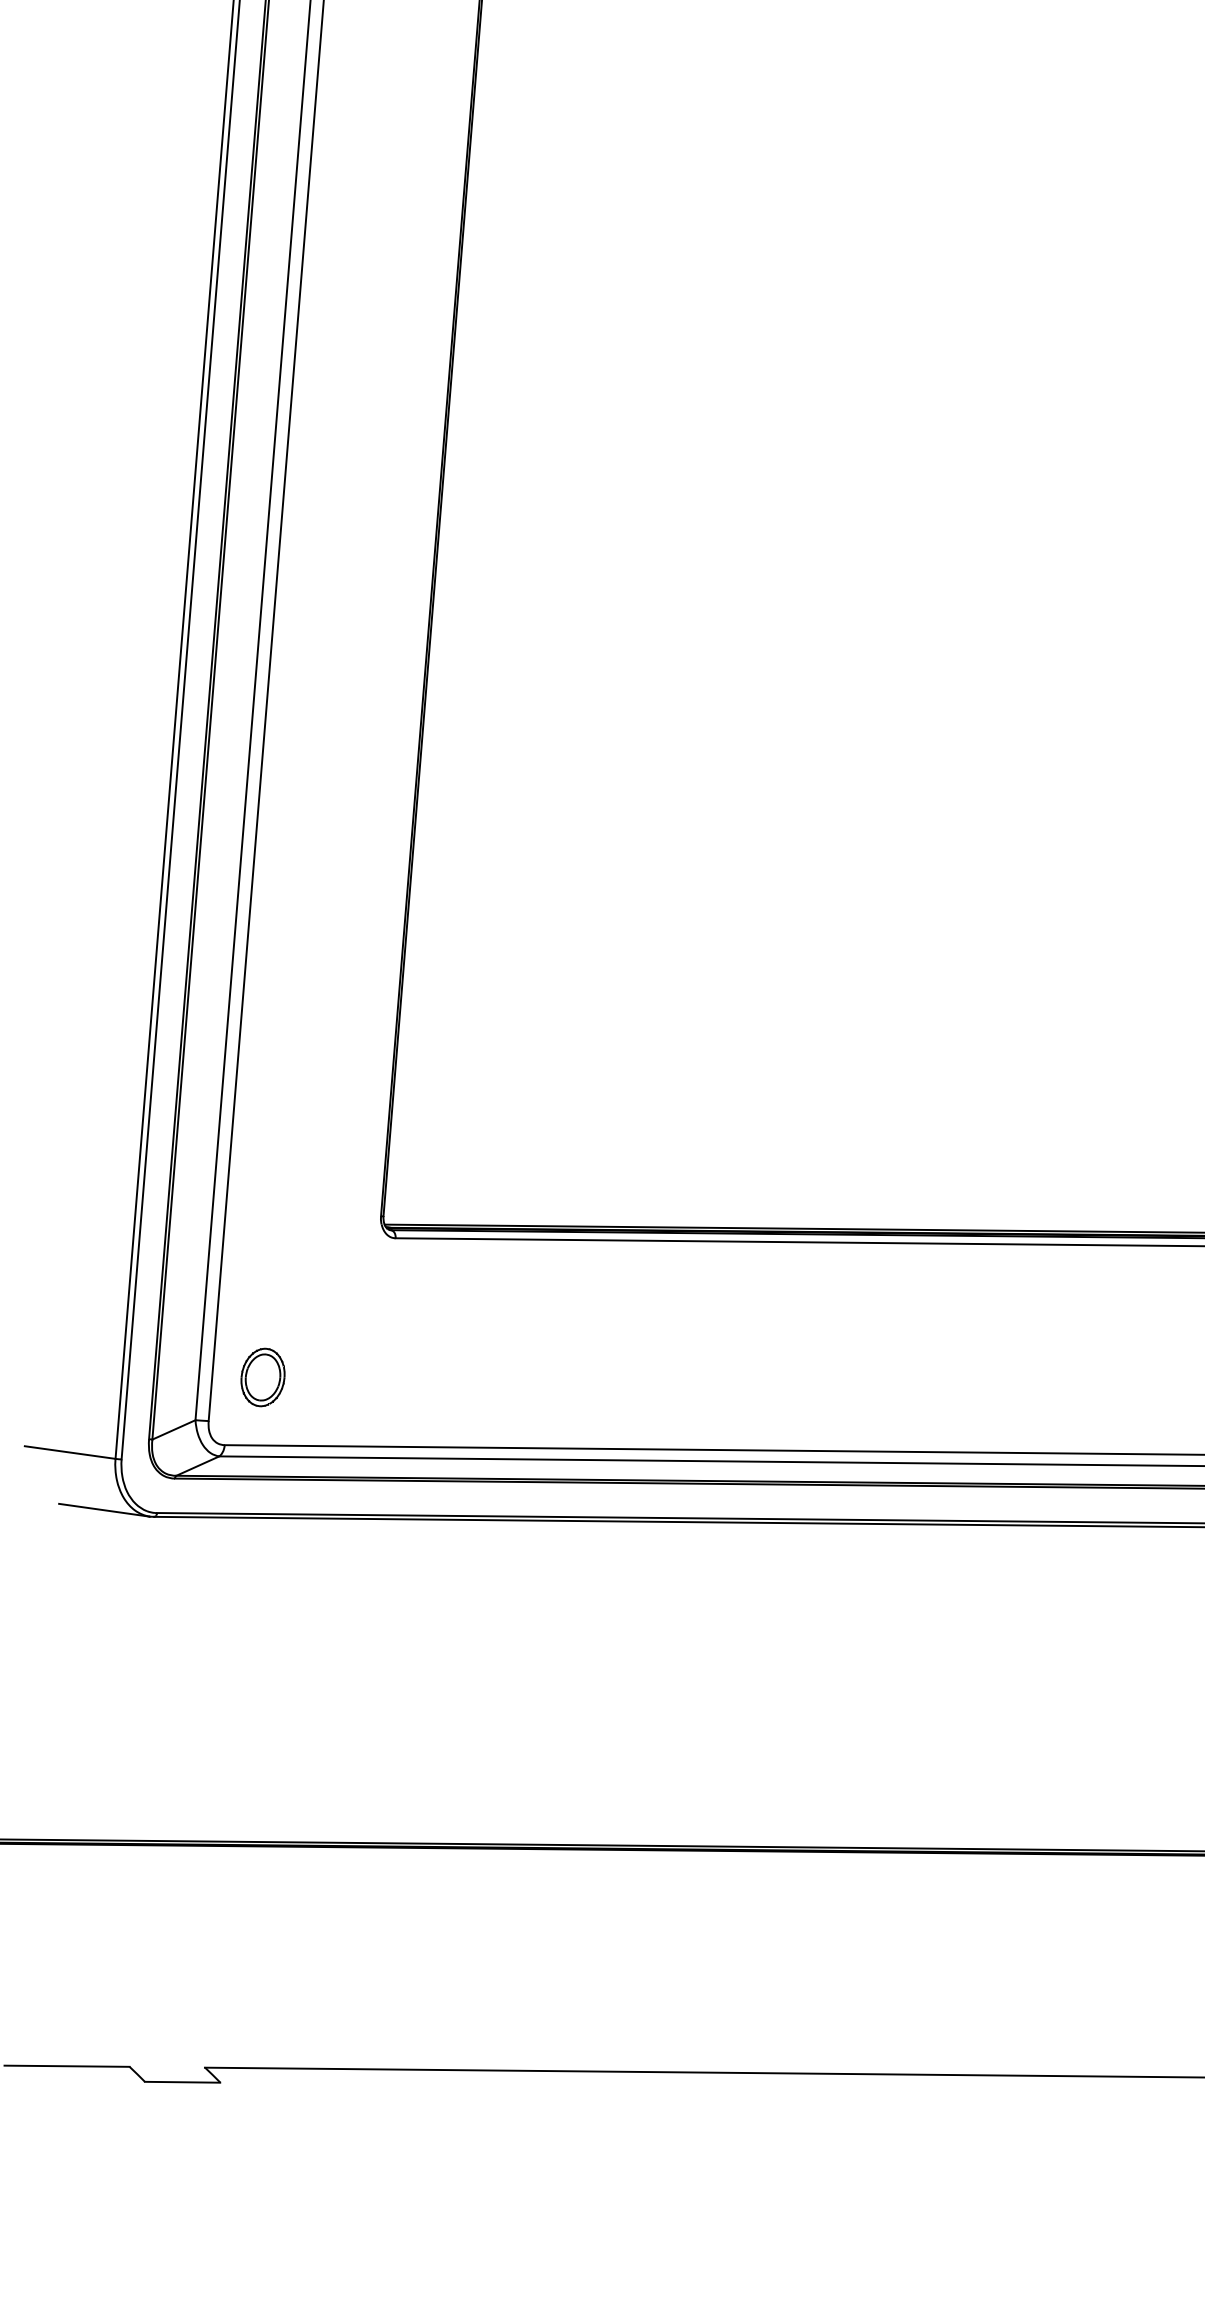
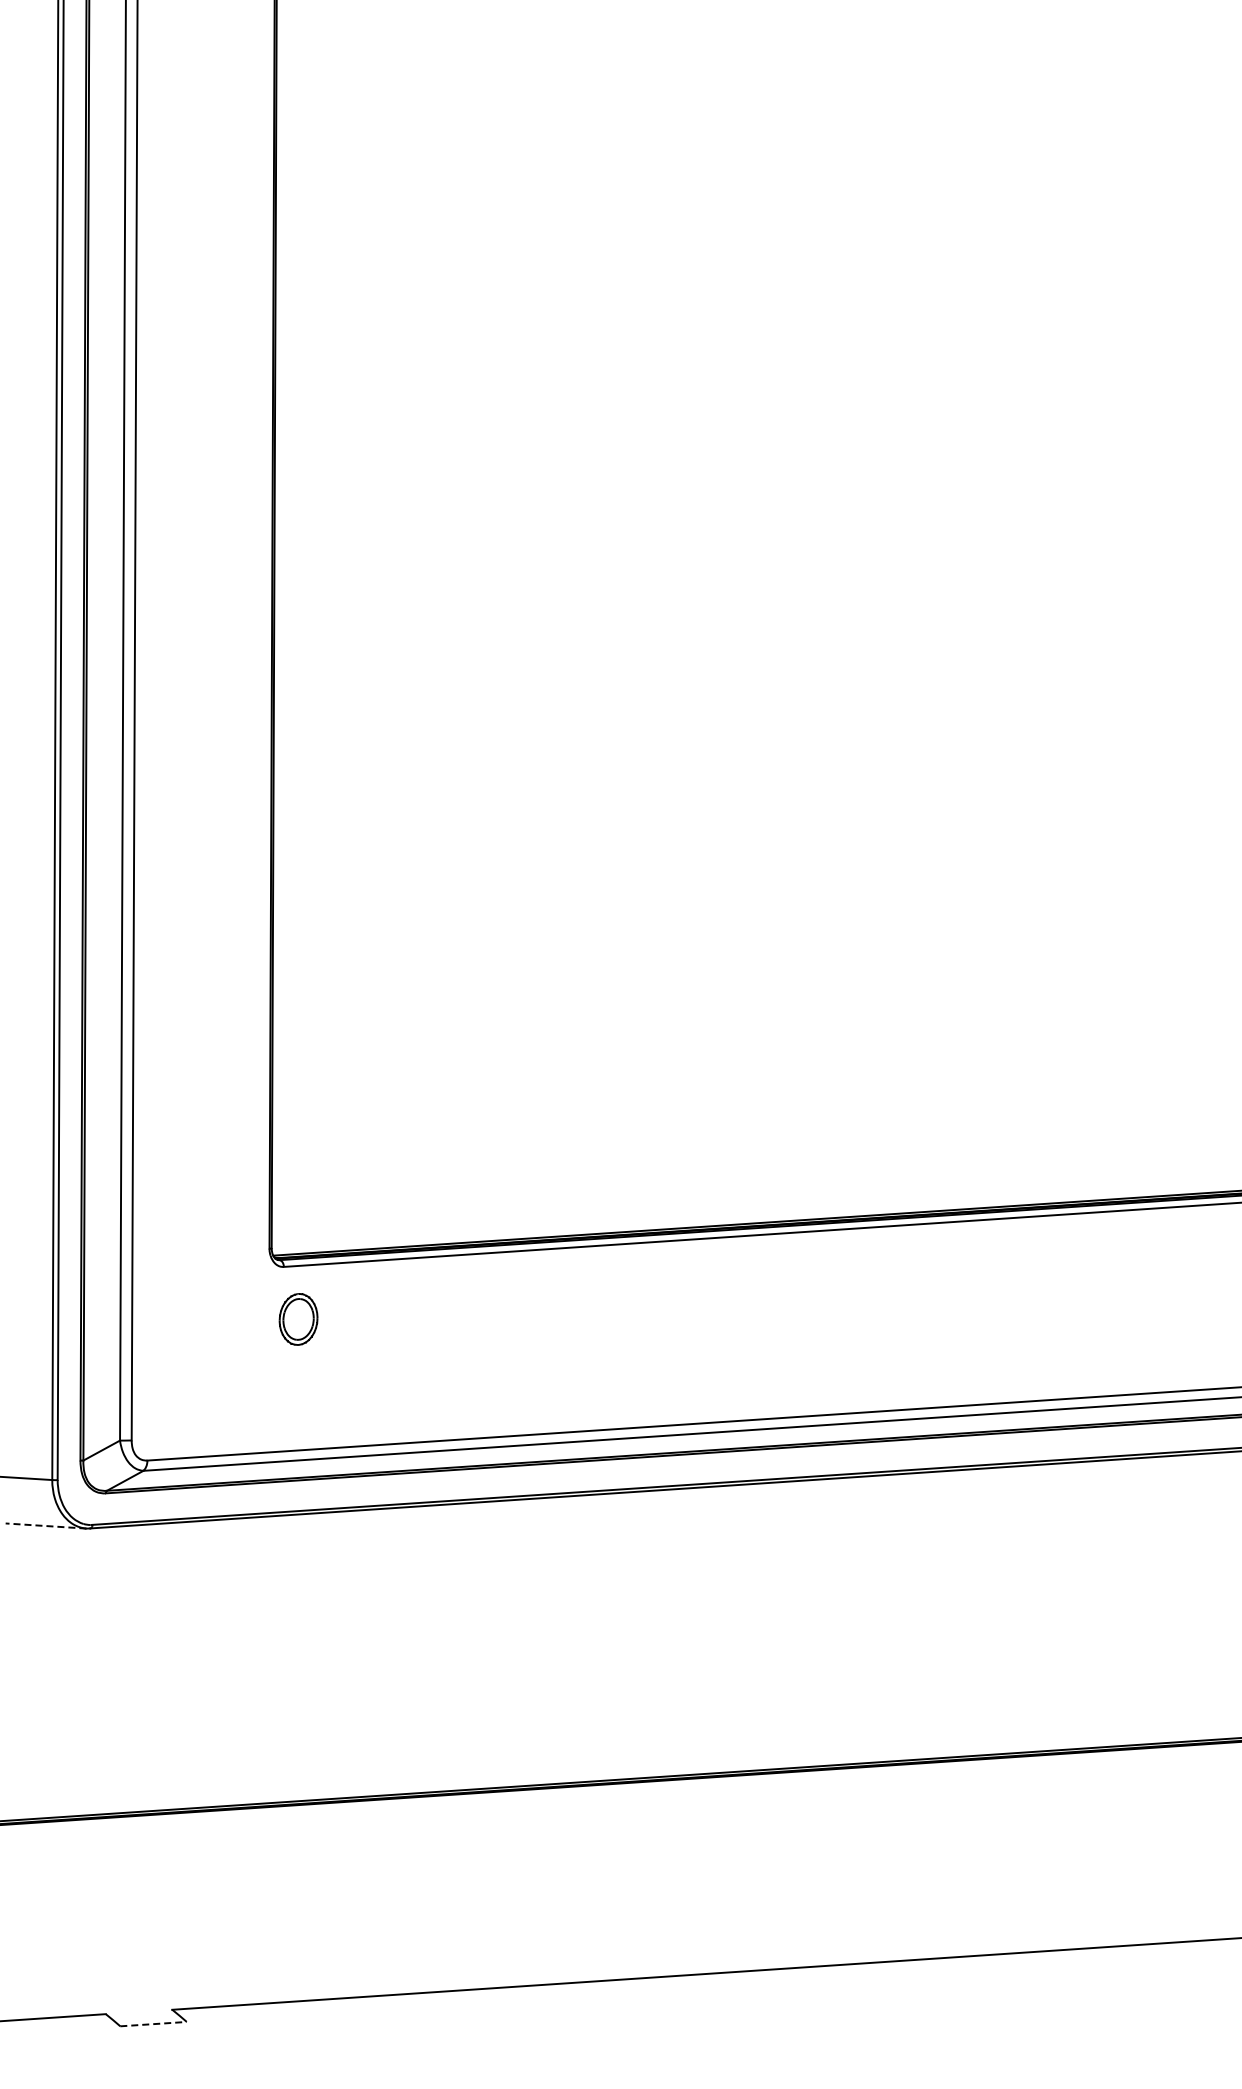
part: (262, 1377) -> (298, 1319), moved
line: (103, 1510) -> (45, 1526), solid -> dashed
line: (182, 2082) -> (153, 2024), solid -> dashed

